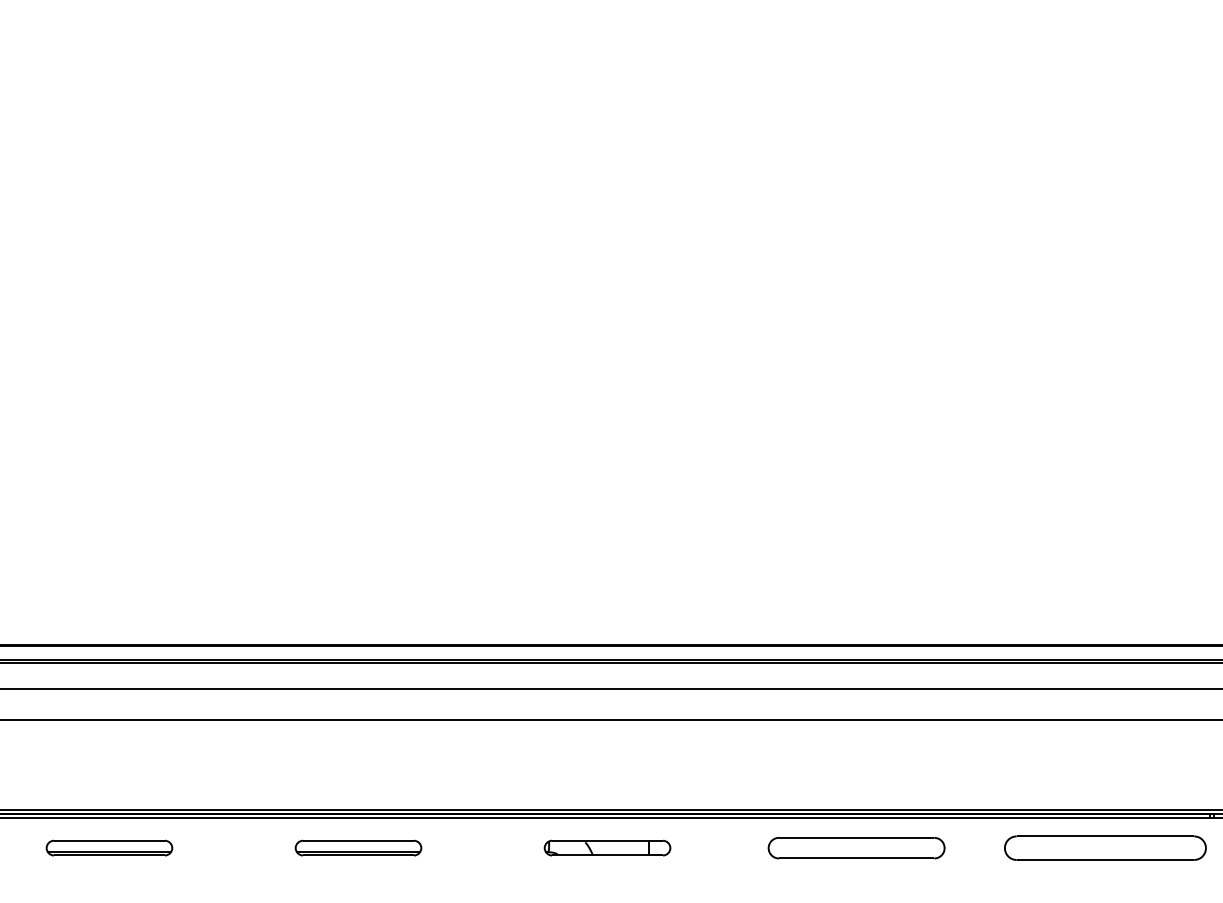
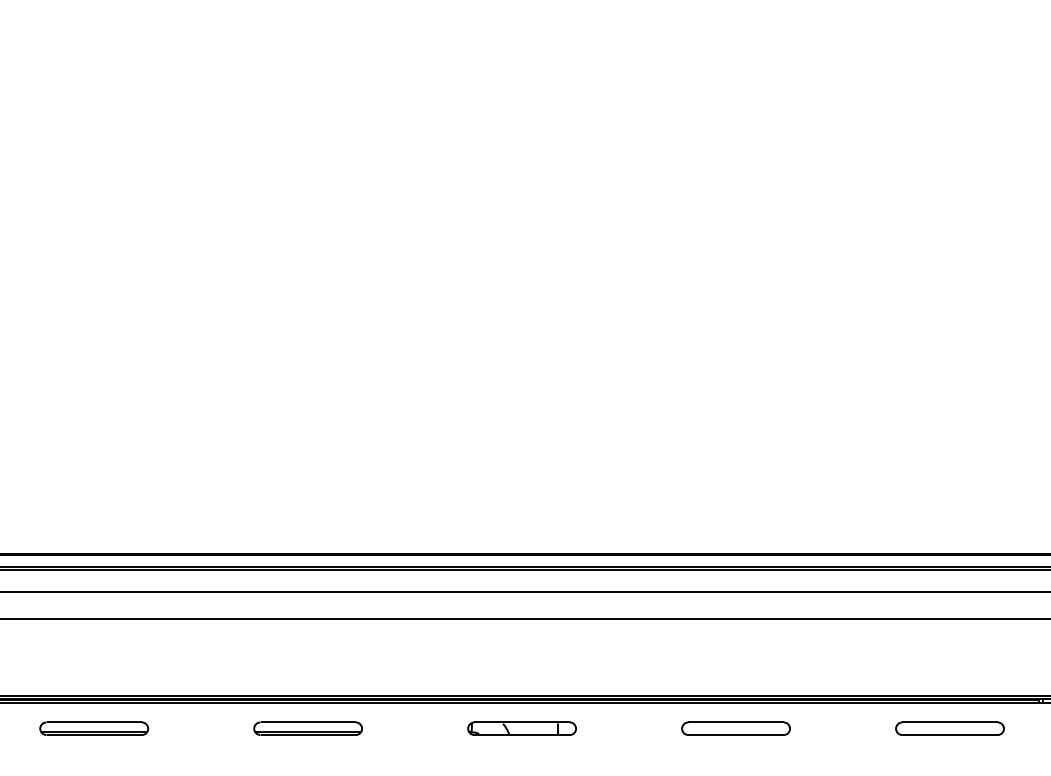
part: (856, 847) -> (735, 728), size x0.71
part: (1105, 847) -> (949, 728), size x0.62

